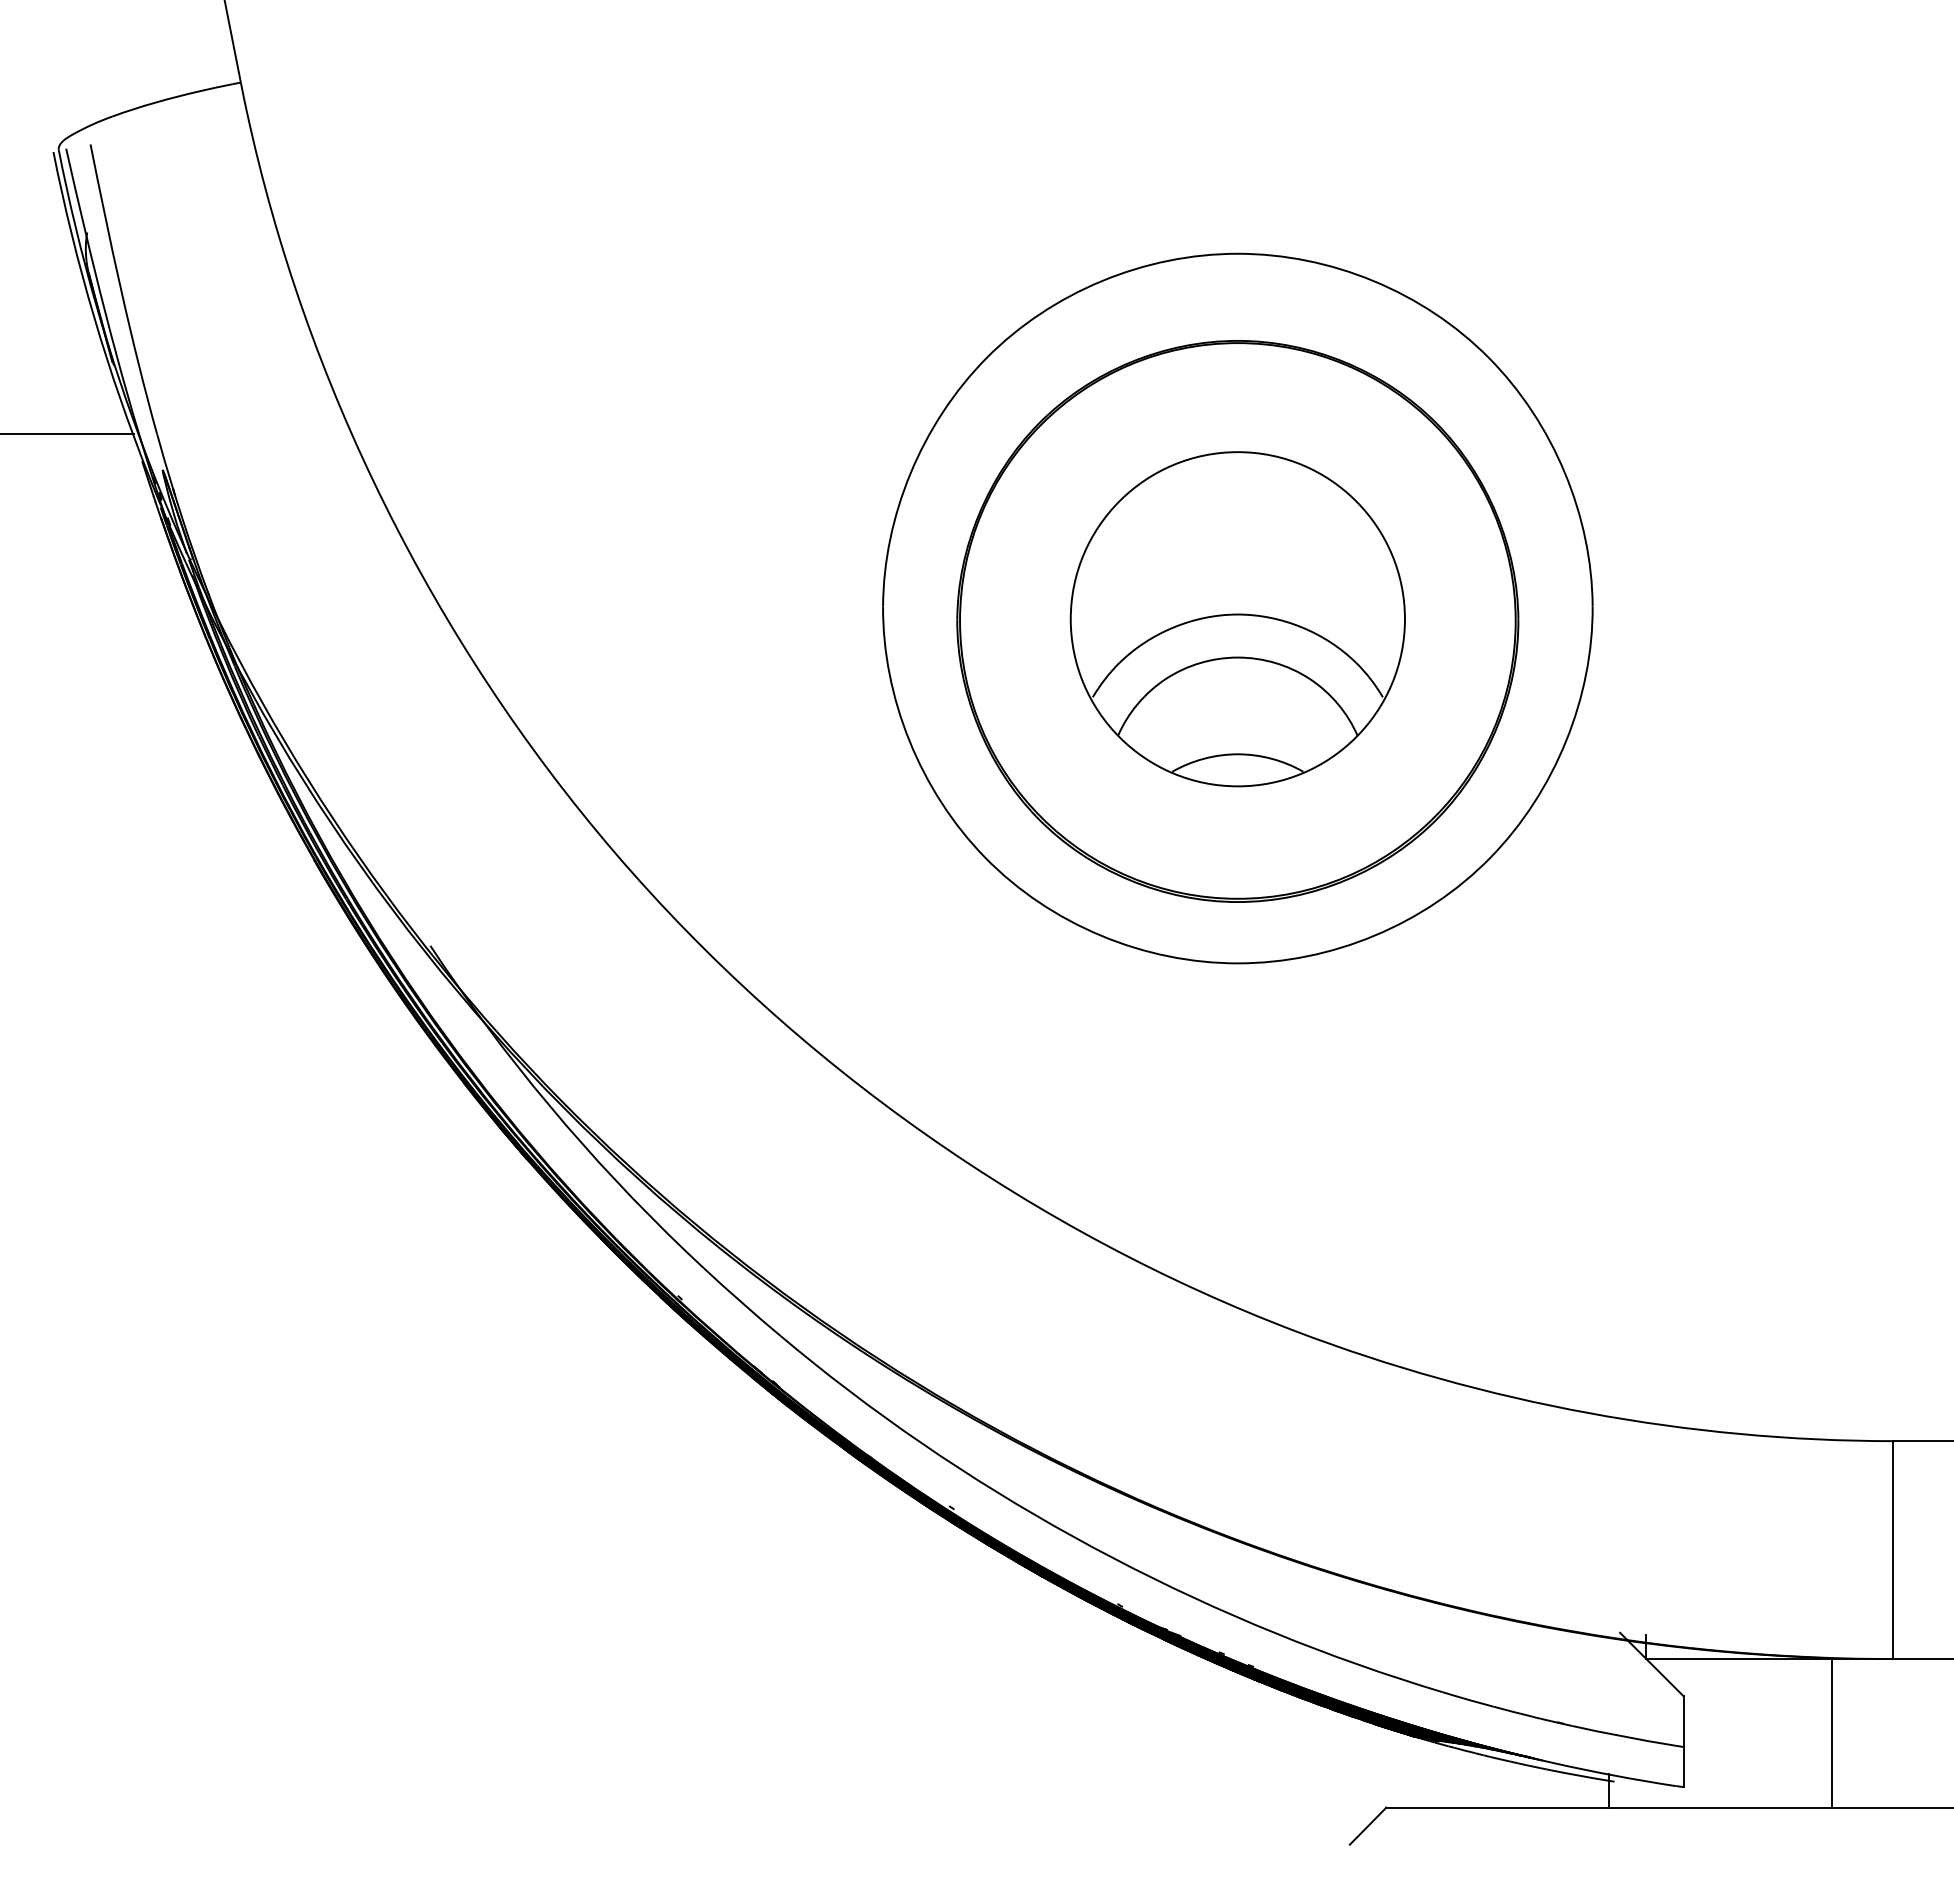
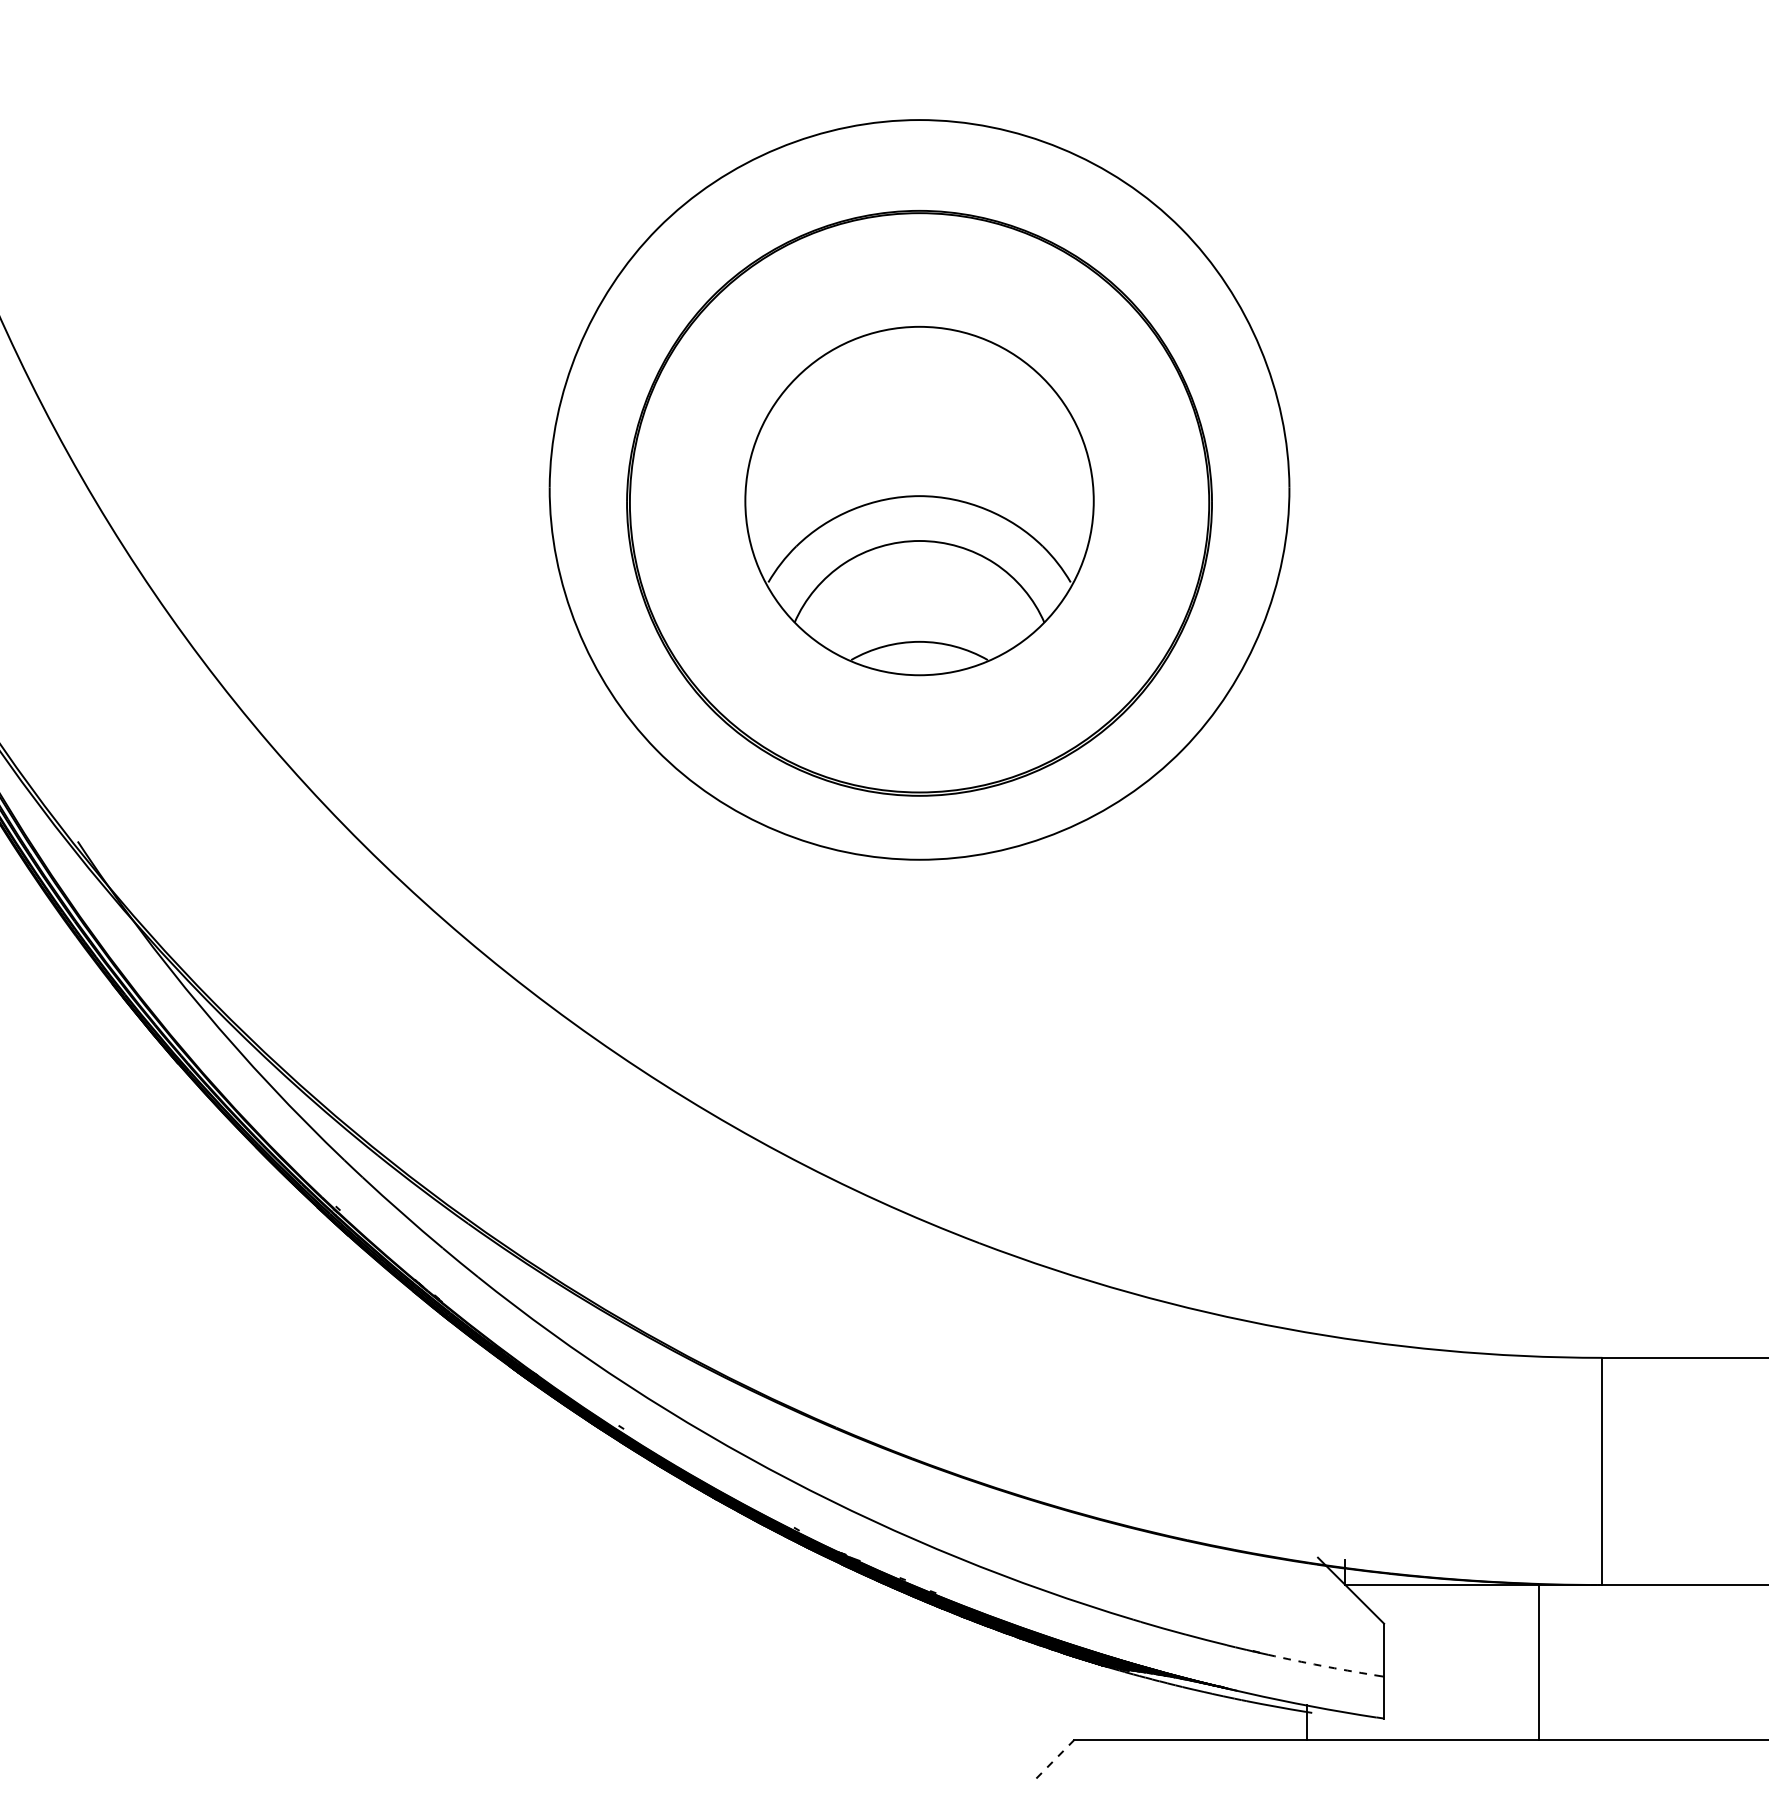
arc: (1623, 1736) -> (1321, 1665), solid -> dashed
line: (1367, 1826) -> (1054, 1759), solid -> dashed

